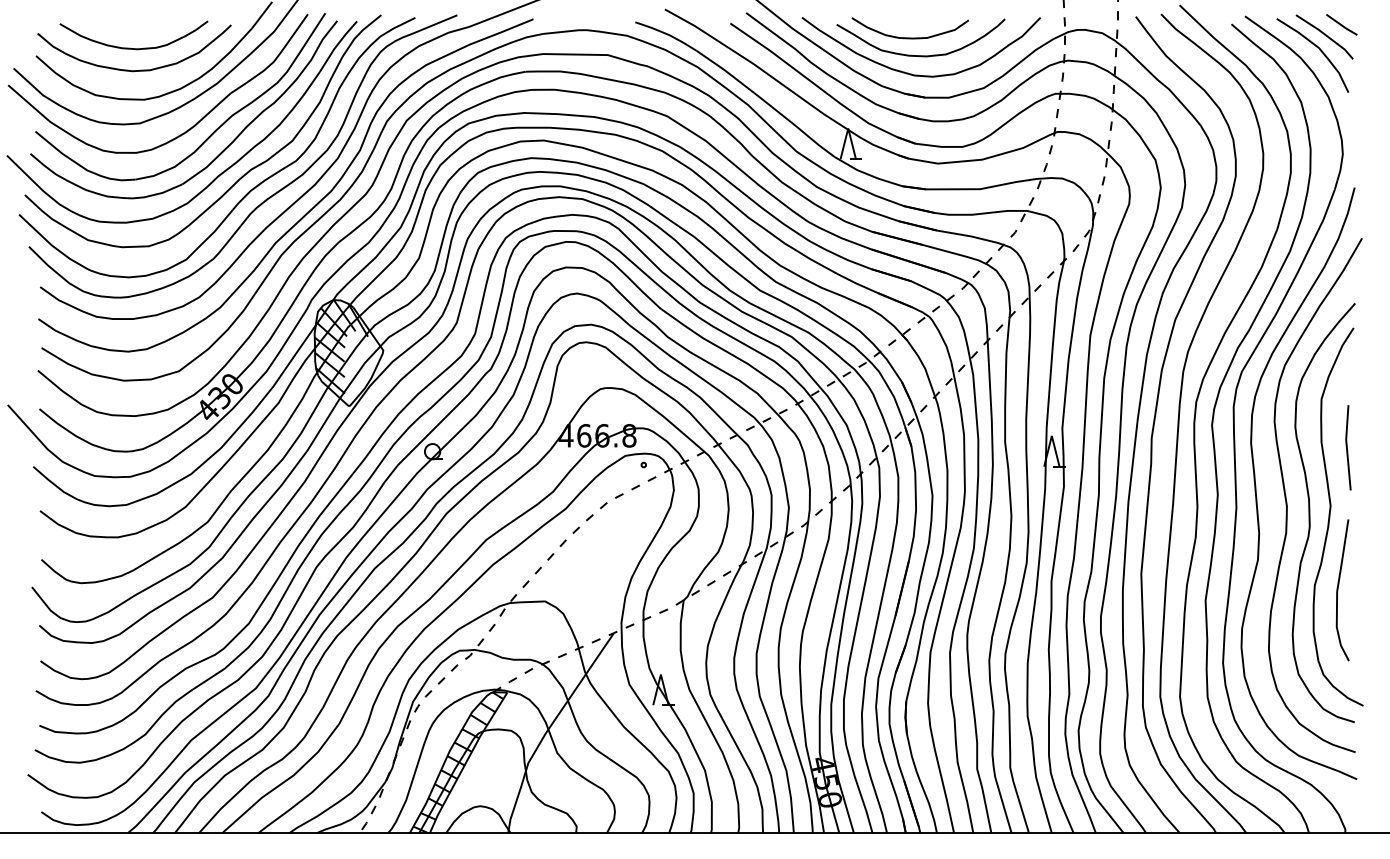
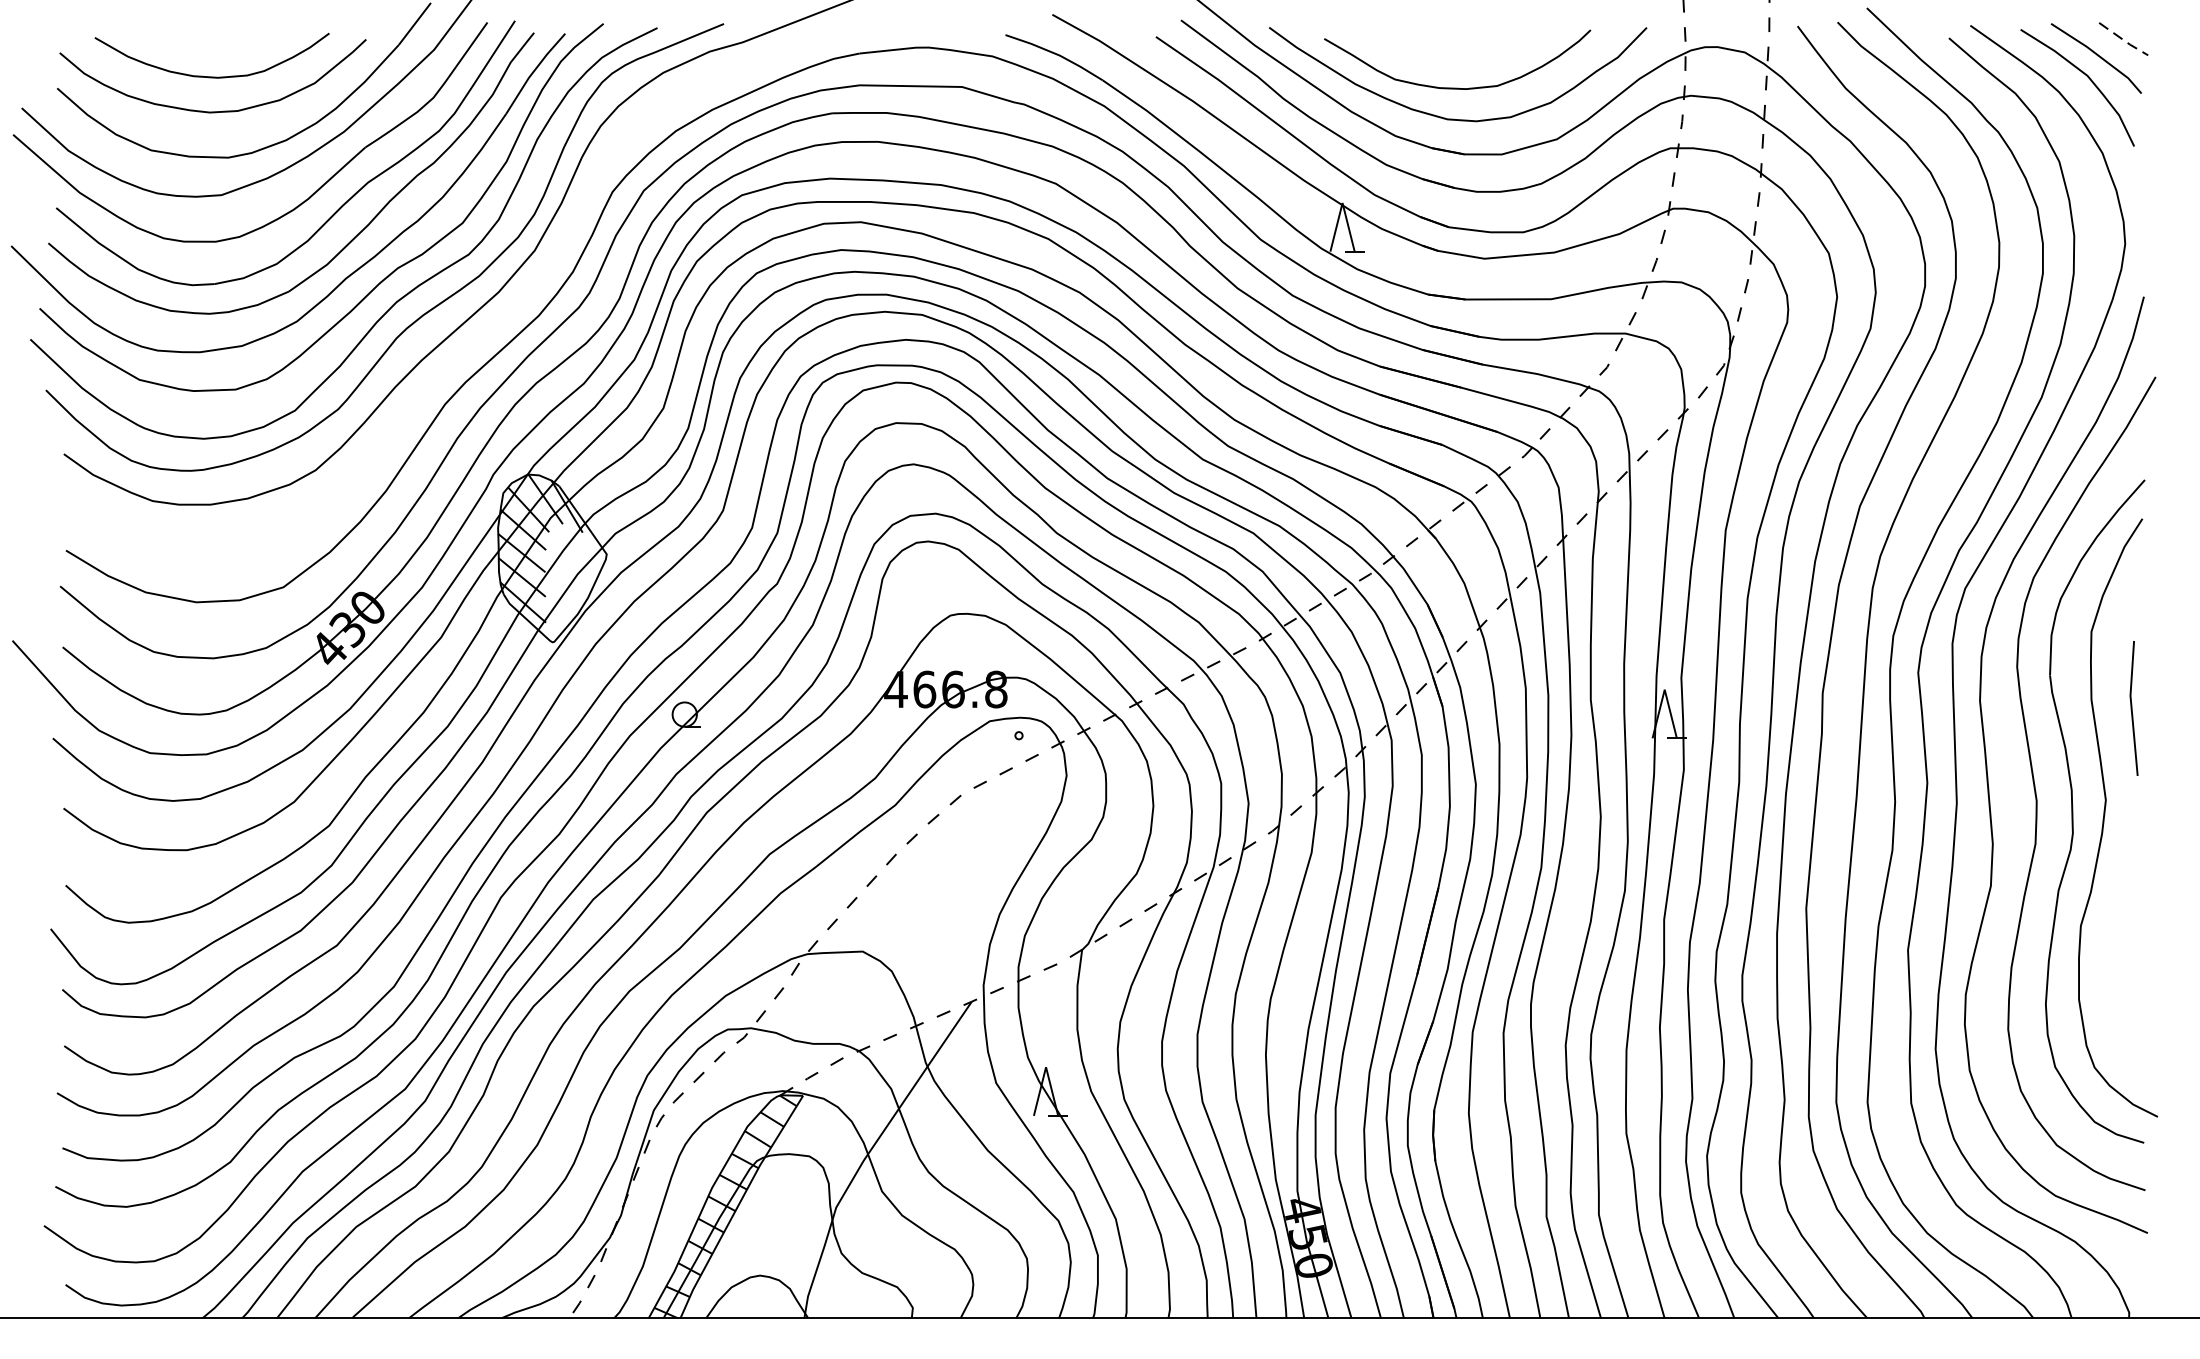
line: (1342, 26) -> (2124, 41), solid -> dashed
curve: (909, 37) -> (1439, 59), removed
curve: (306, 212) -> (485, 336), removed
curve: (1338, 590) -> (2118, 934), removed

